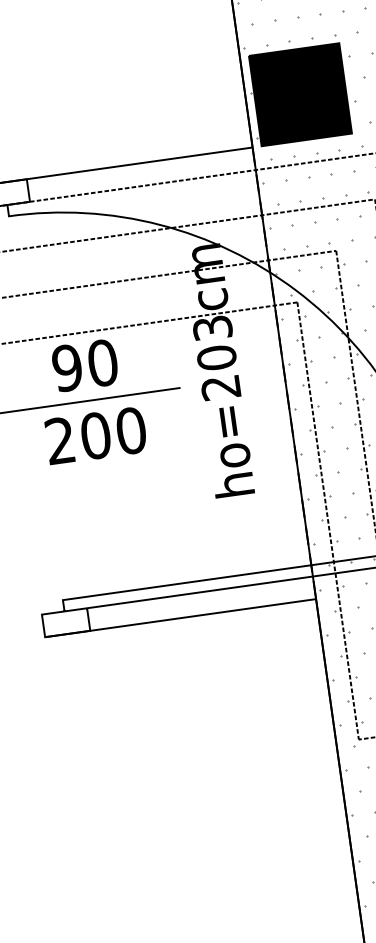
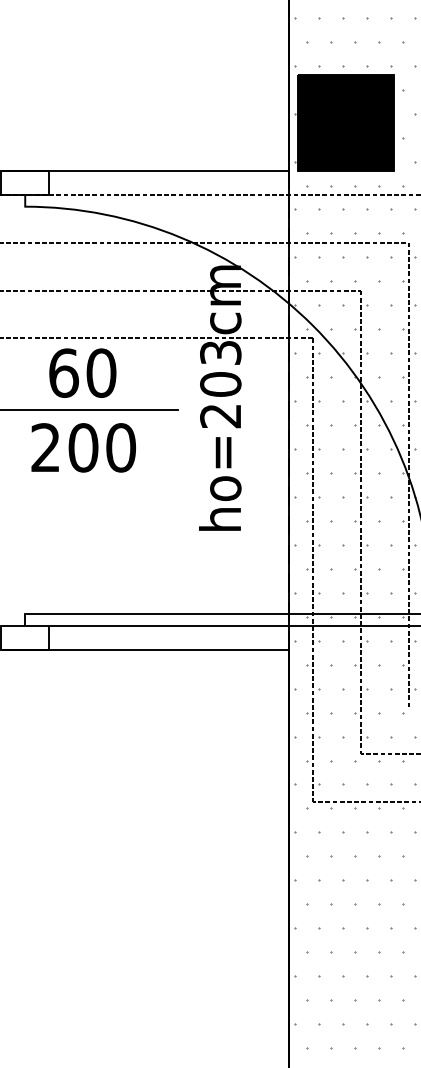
text: (67, 367) -> (63, 372), 90 -> 60

